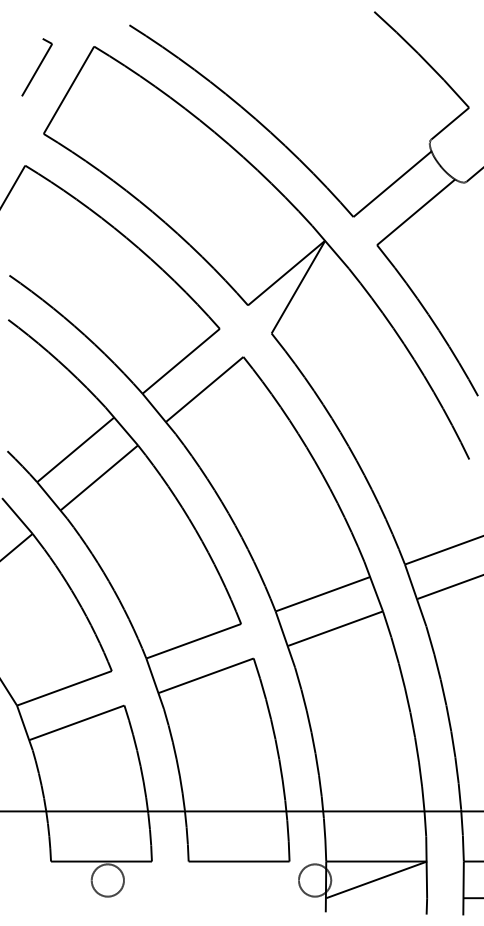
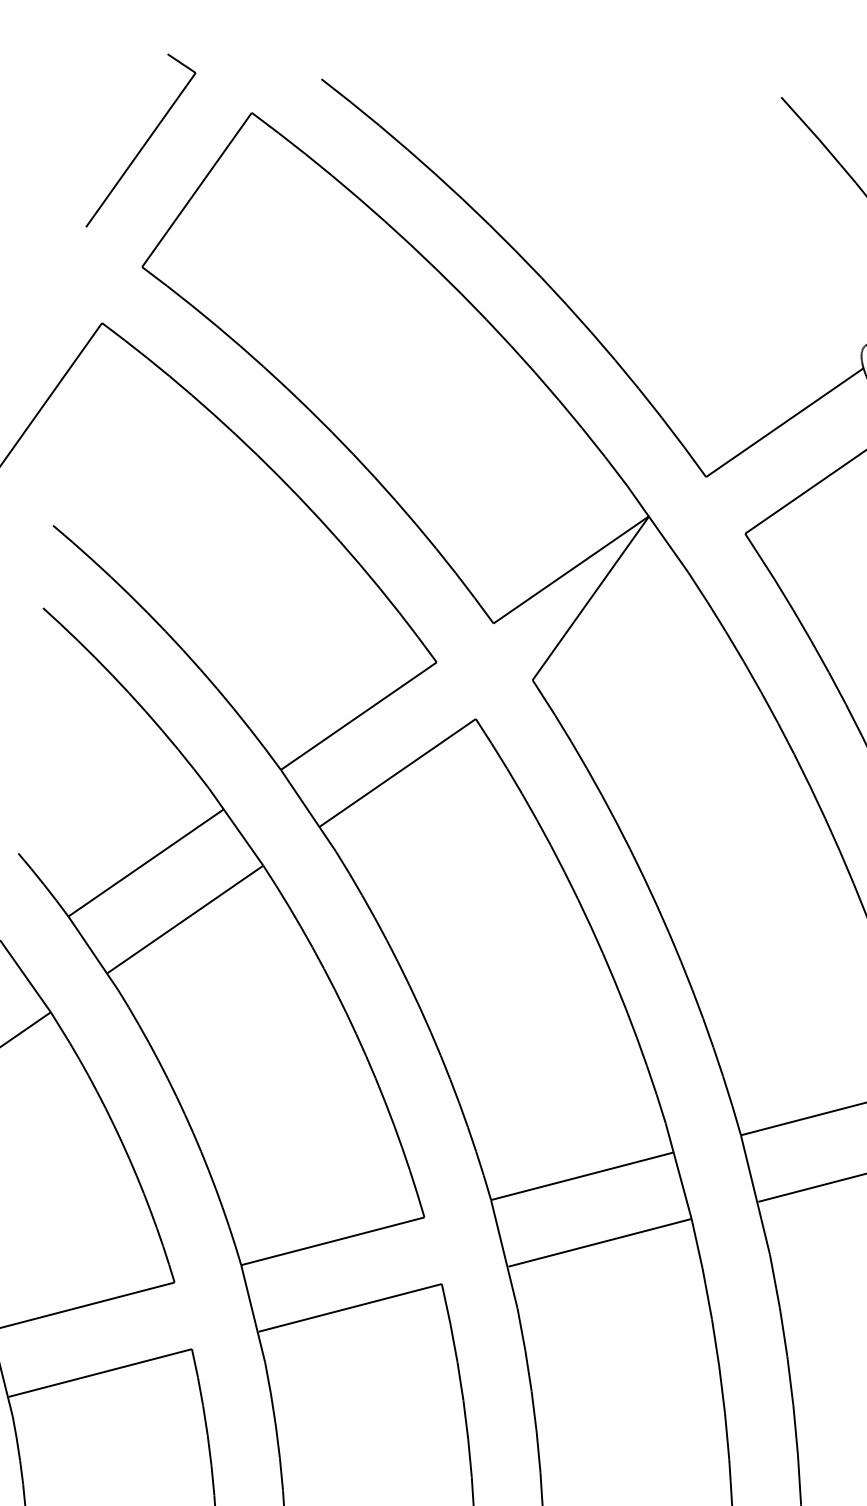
part: (36, 67) -> (140, 141), size x1.67

